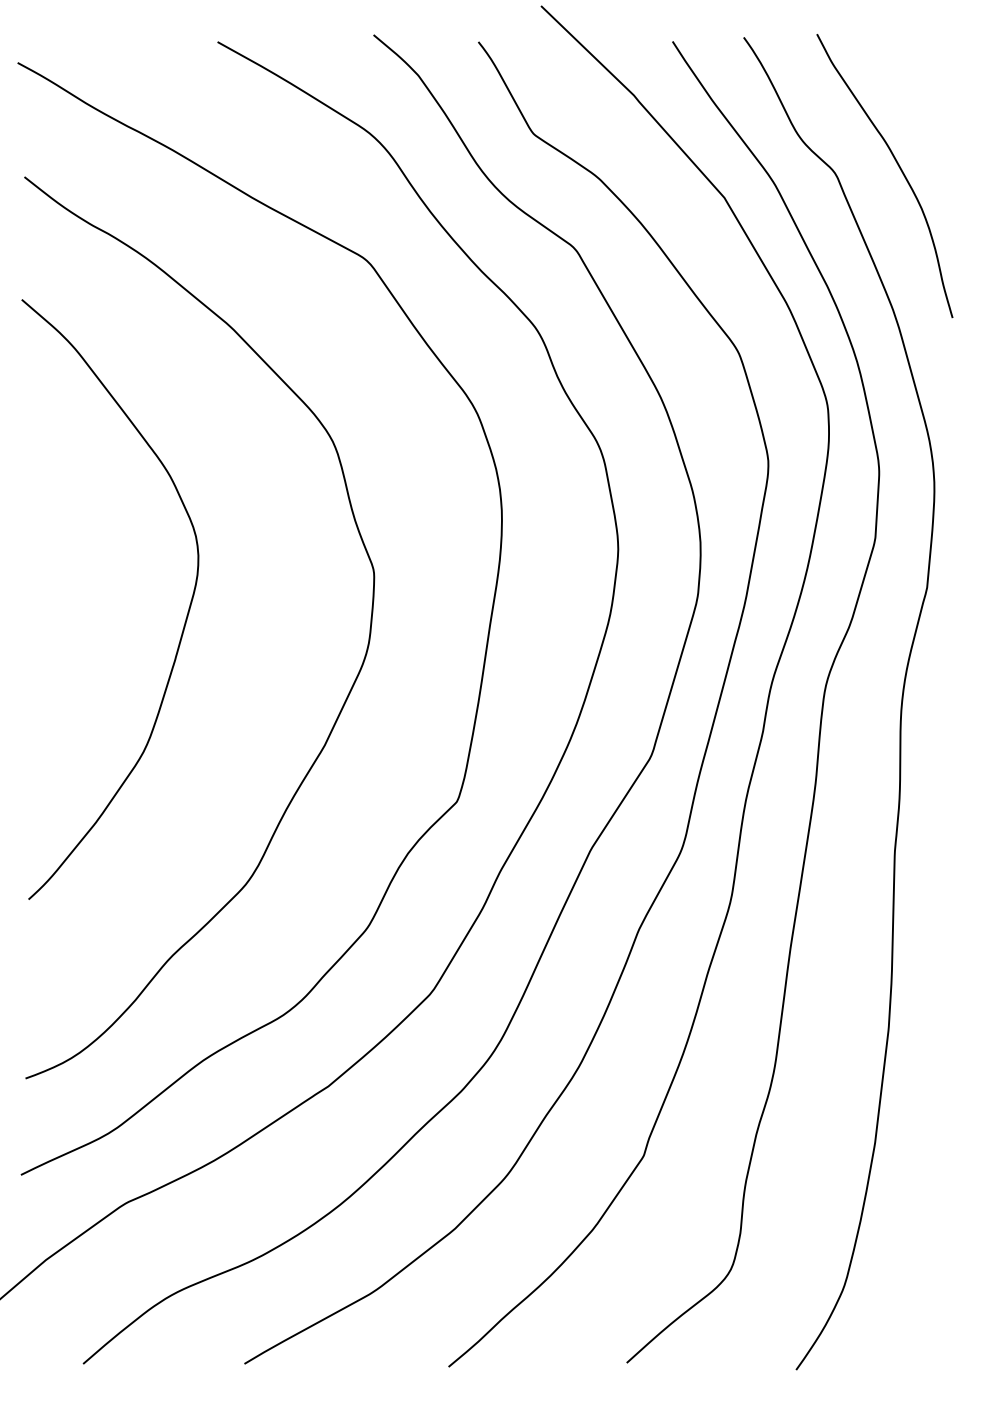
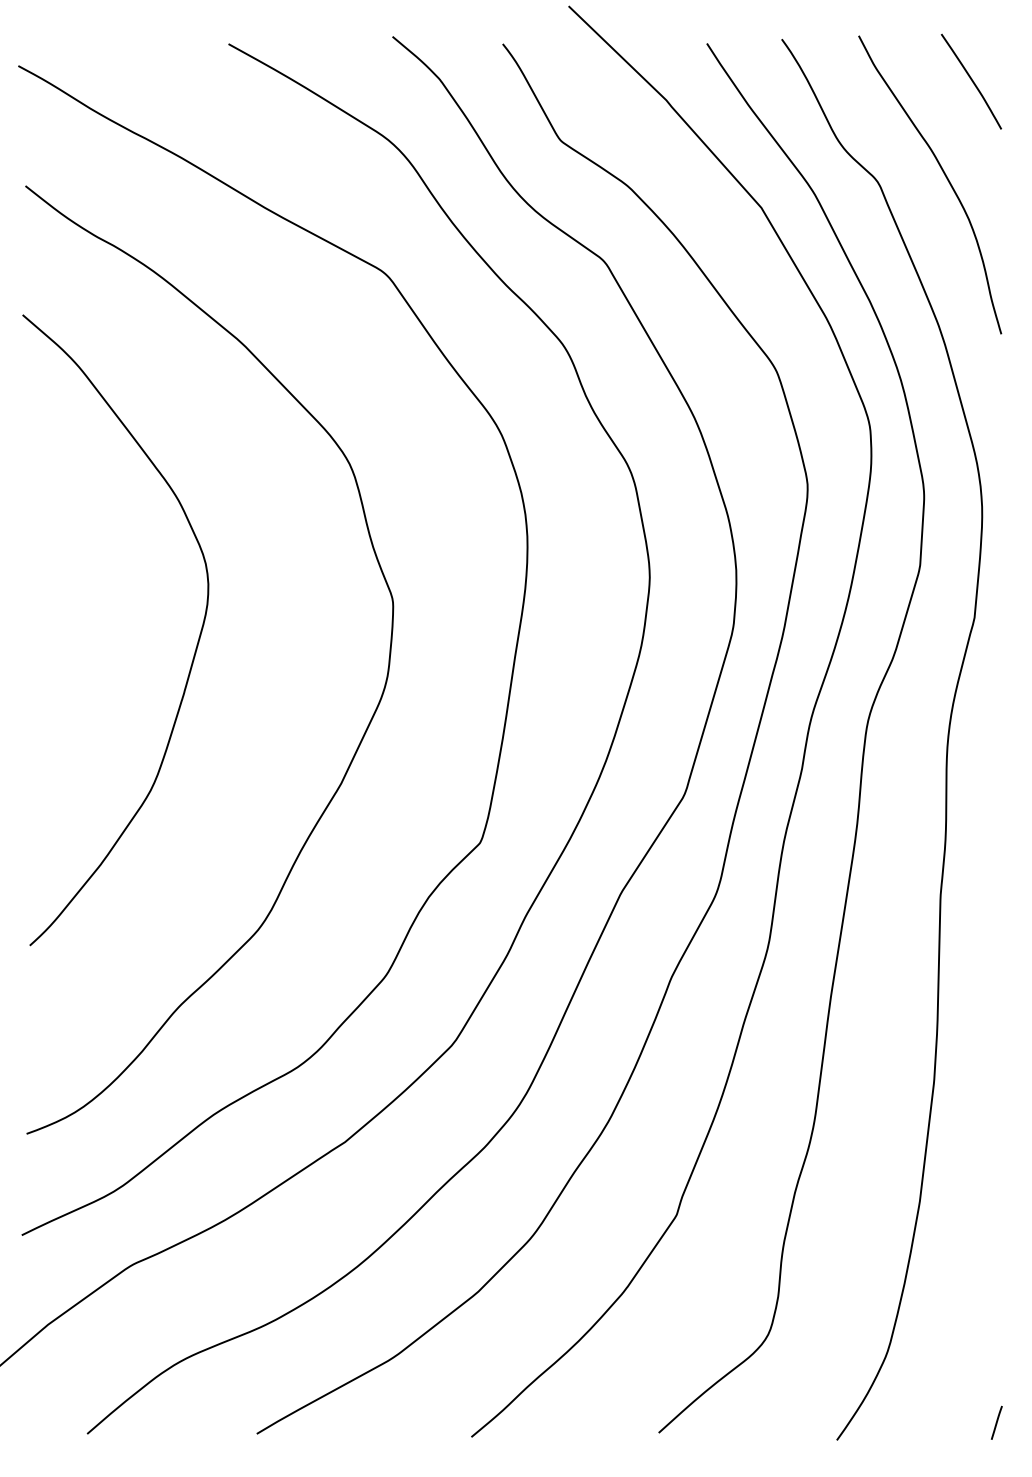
curve: (924, 77) -> (971, 81), added
line: (948, 1353) -> (996, 1422), added

